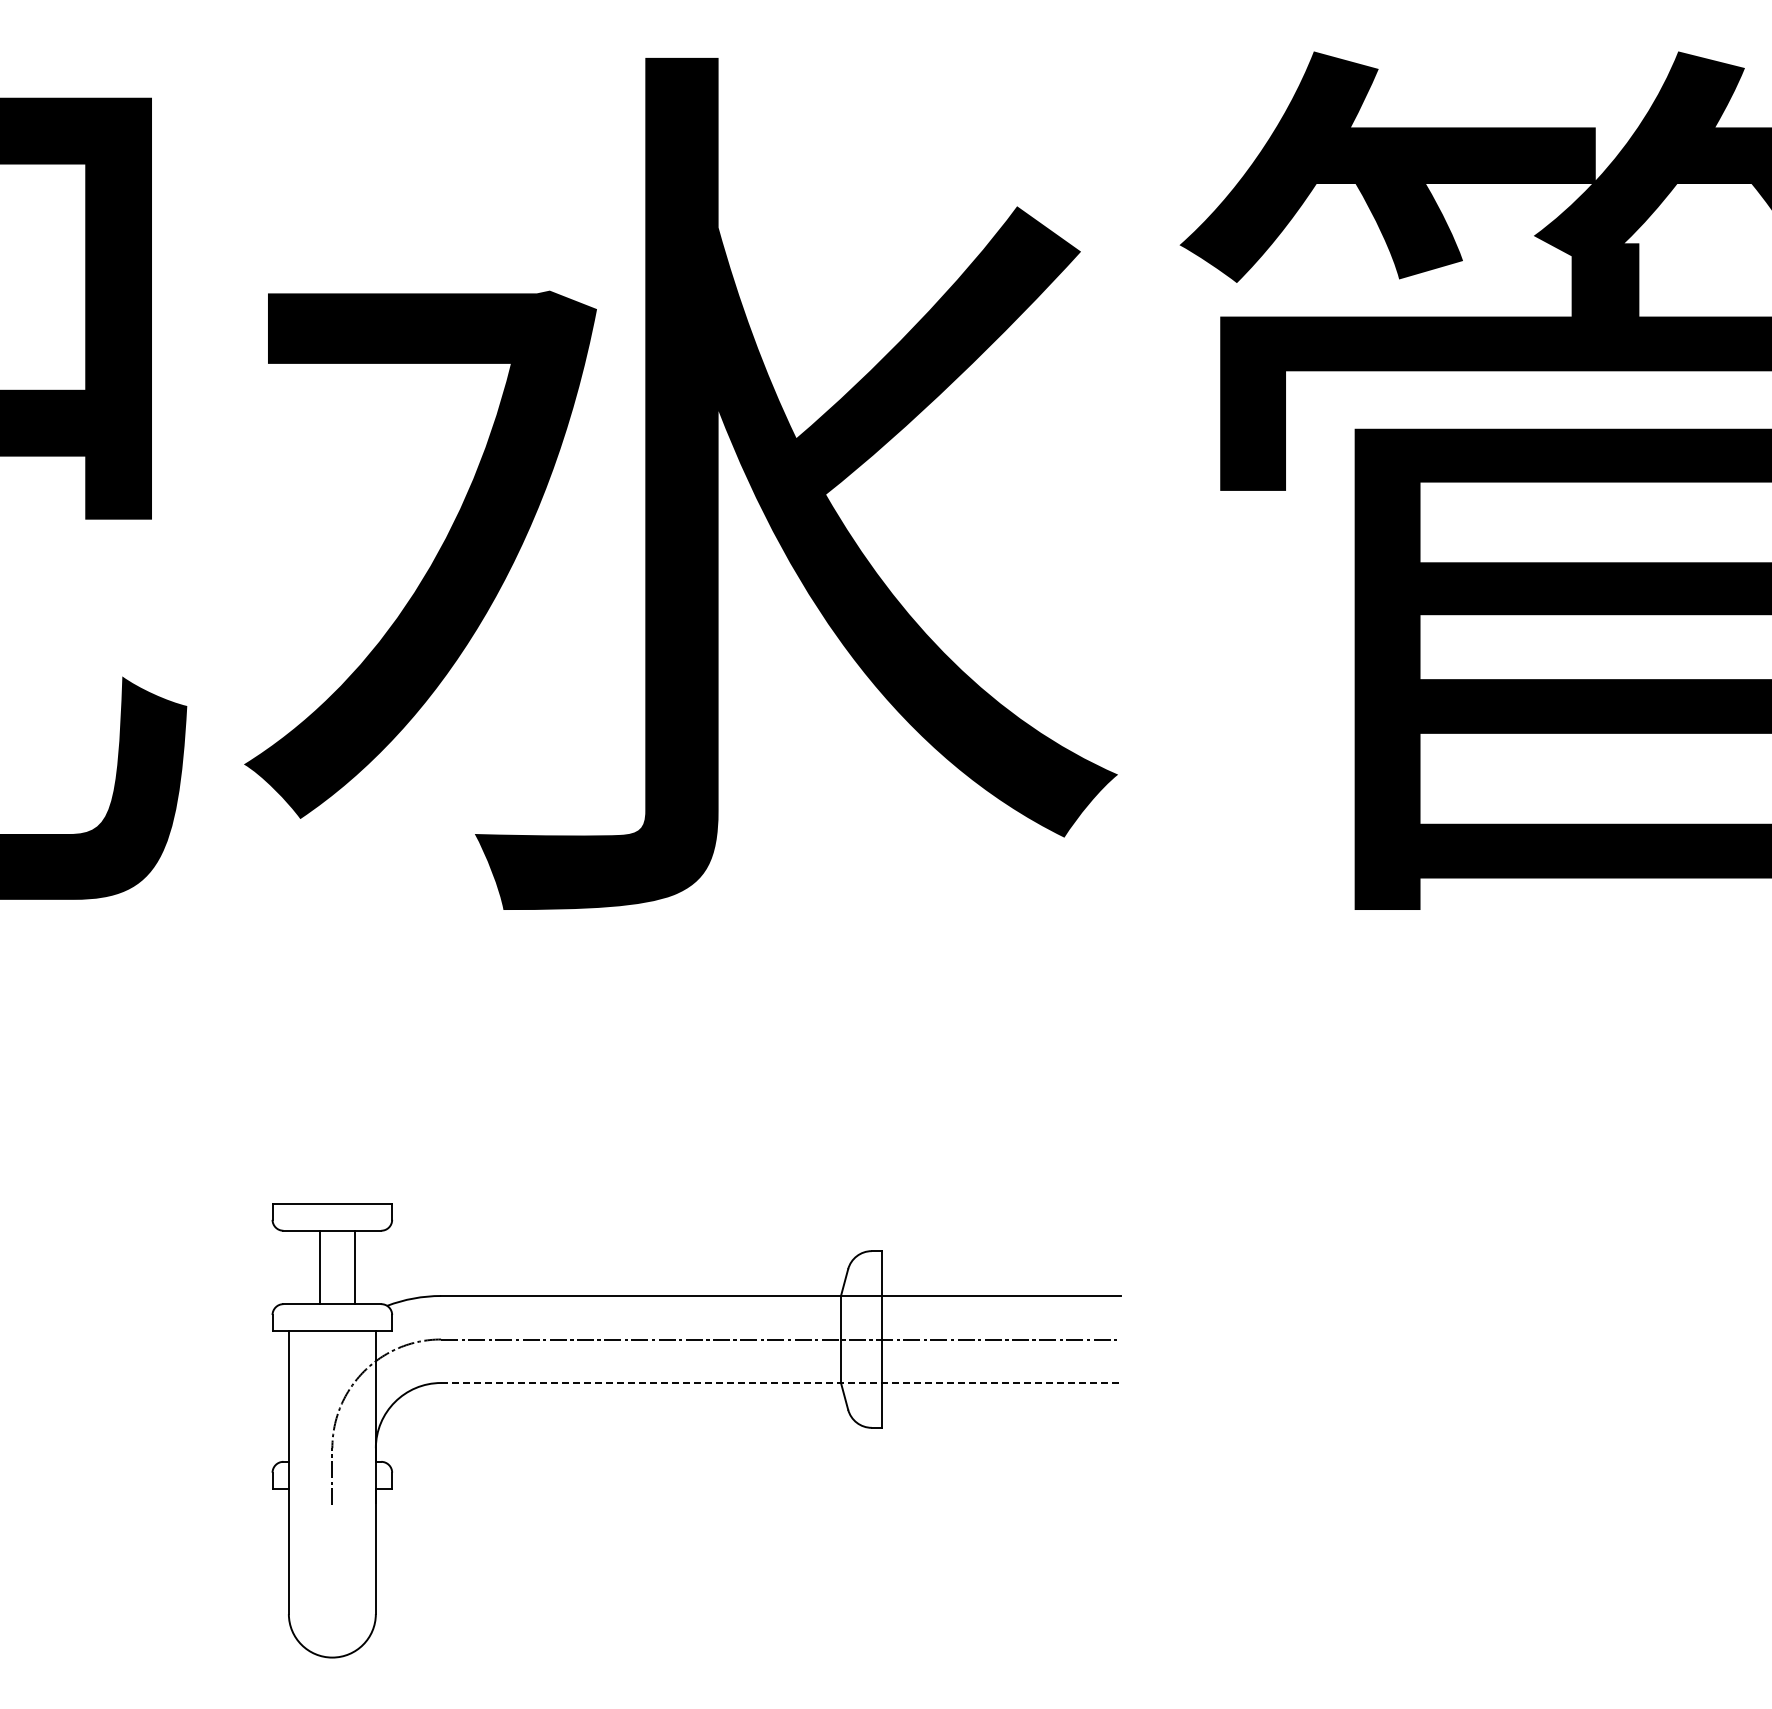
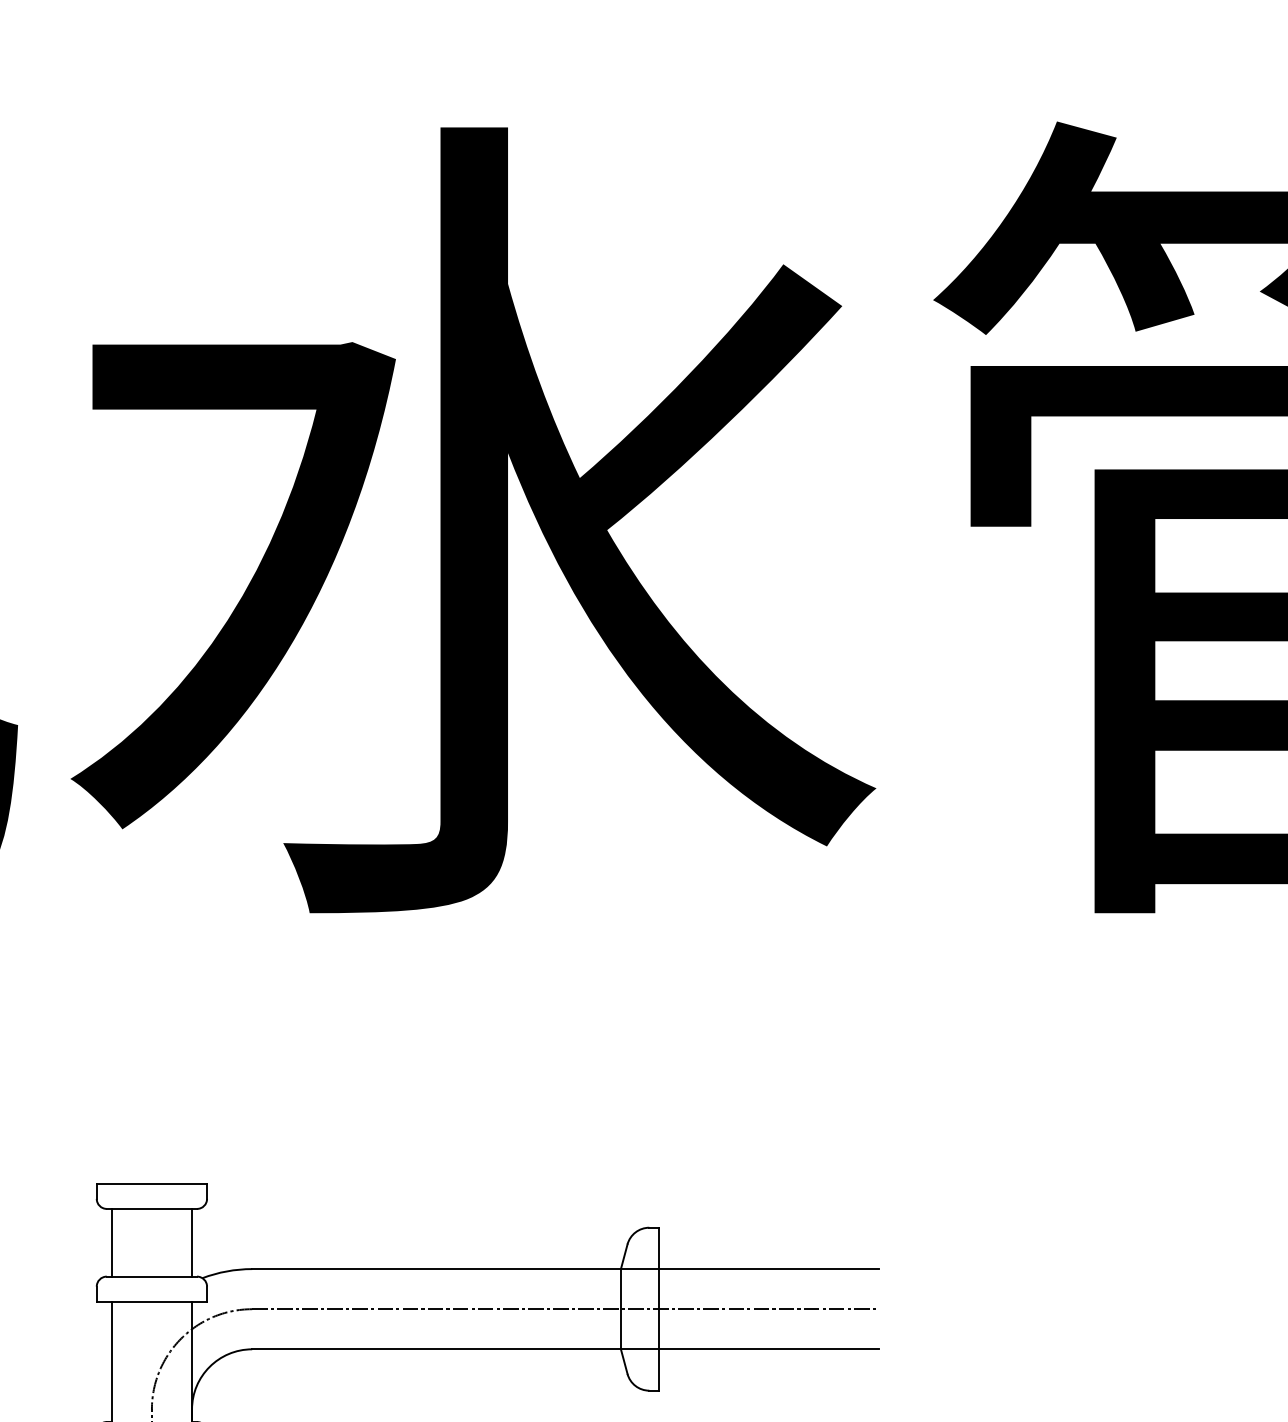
line: (319, 1267) -> (191, 1242), moved
line: (354, 1267) -> (111, 1242), moved
line: (780, 1383) -> (565, 1349), dashed -> solid

